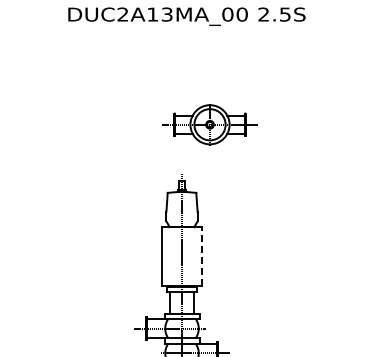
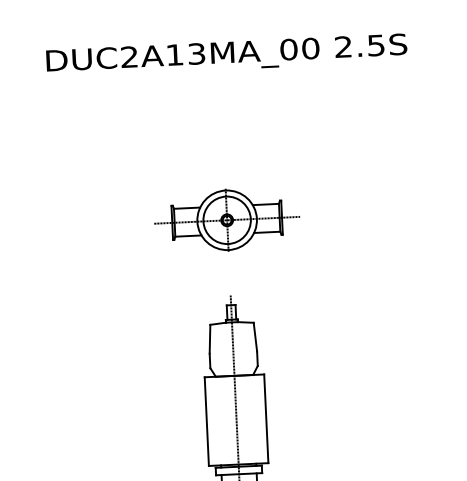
part: (209, 124) -> (226, 219), moved
line: (201, 255) -> (266, 417), dashed -> solid

